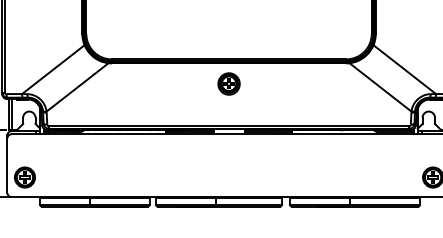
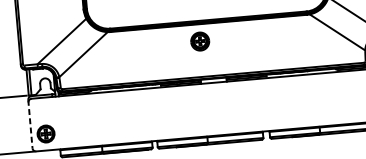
part: (228, 83) -> (199, 41), moved
line: (7, 164) -> (30, 124), solid -> dashed

